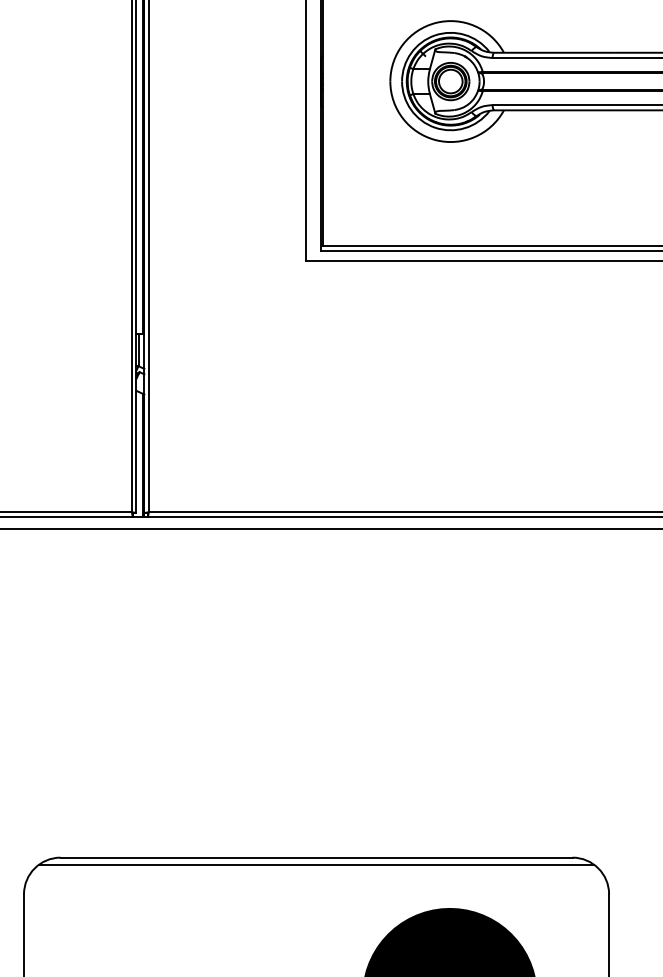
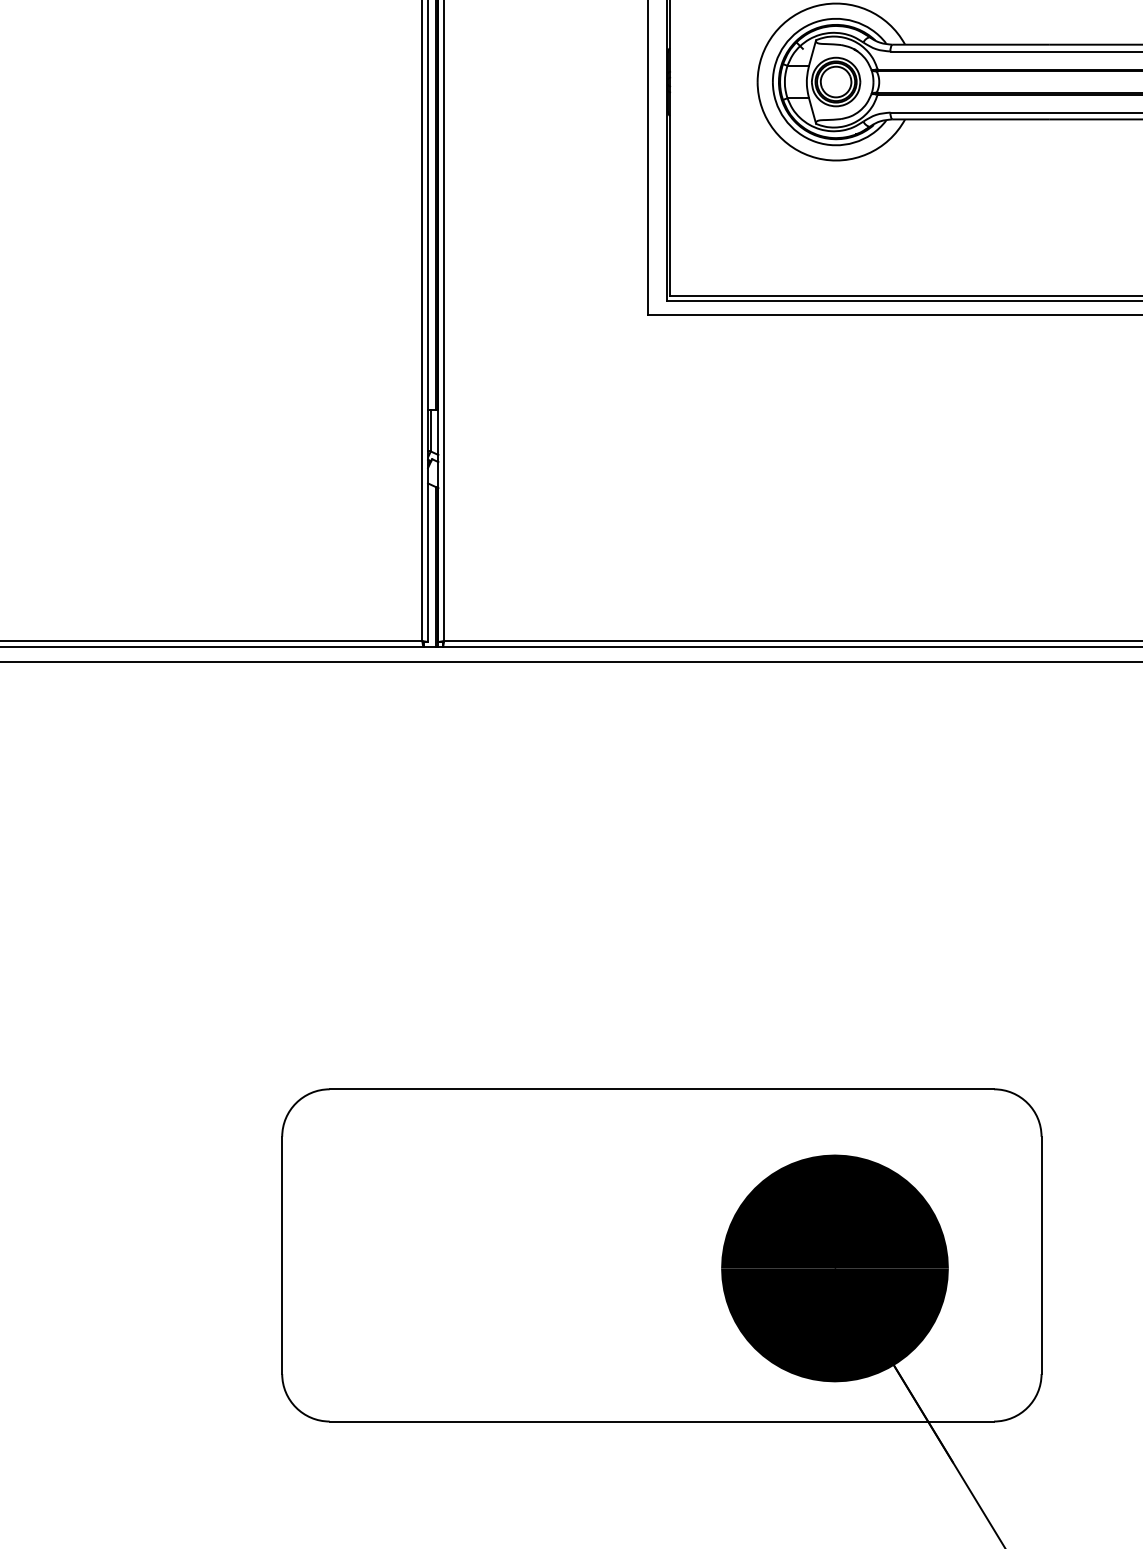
line: (316, 864) -> (661, 1098), removed

